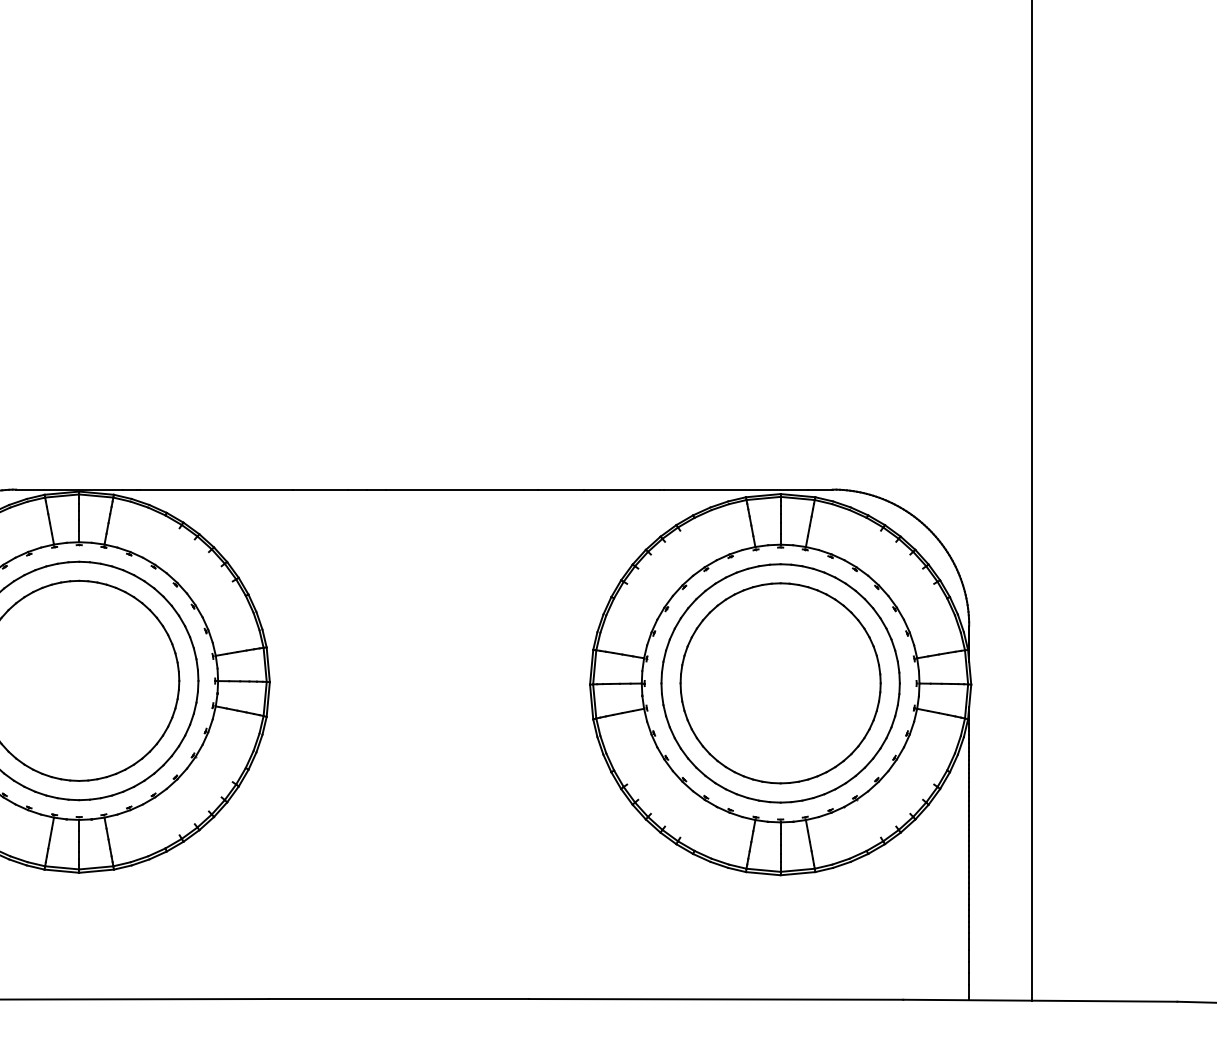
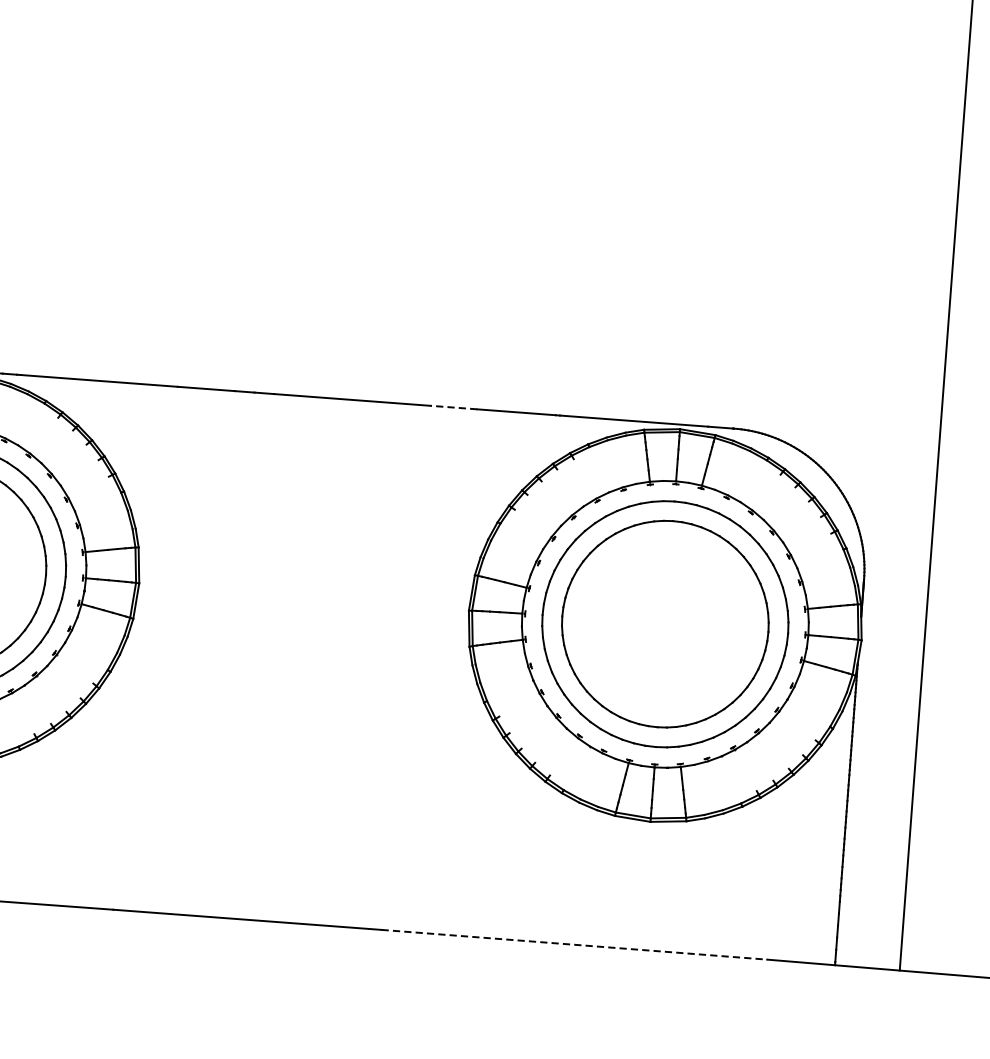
line: (560, 489) -> (453, 407), solid -> dashed
line: (716, 999) -> (574, 944), solid -> dashed

